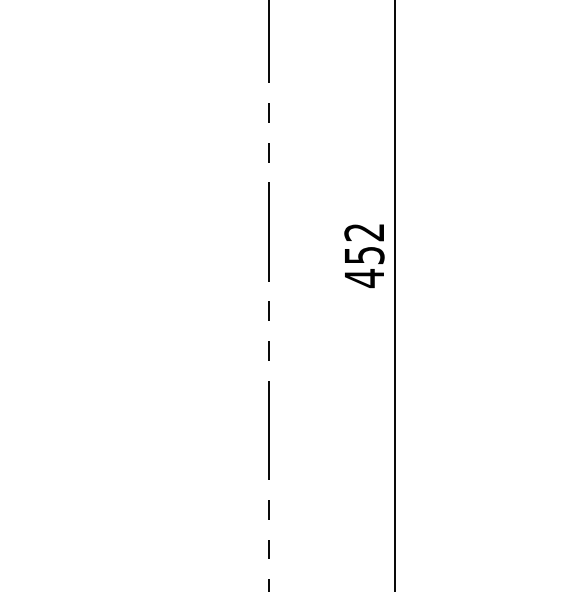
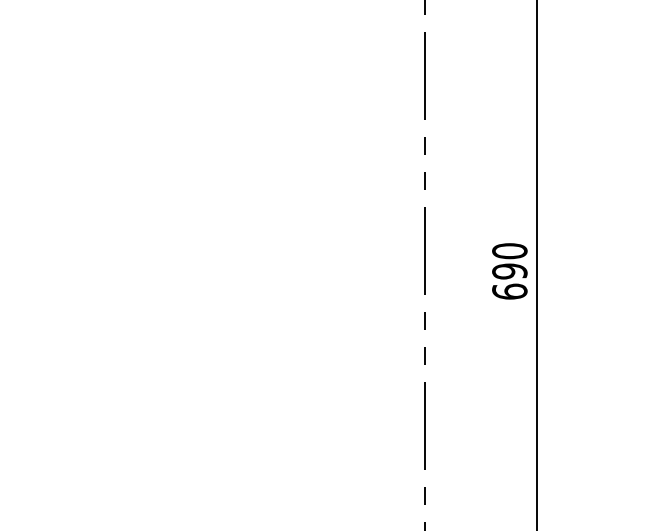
text: (364, 255) -> (509, 271), 452 -> 690

